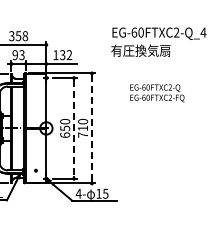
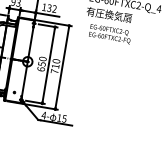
text: (157, 93) -> (110, 34), moved
line: (74, 128) -> (49, 65), dashed -> solid
line: (91, 128) -> (61, 67), dashed -> solid

